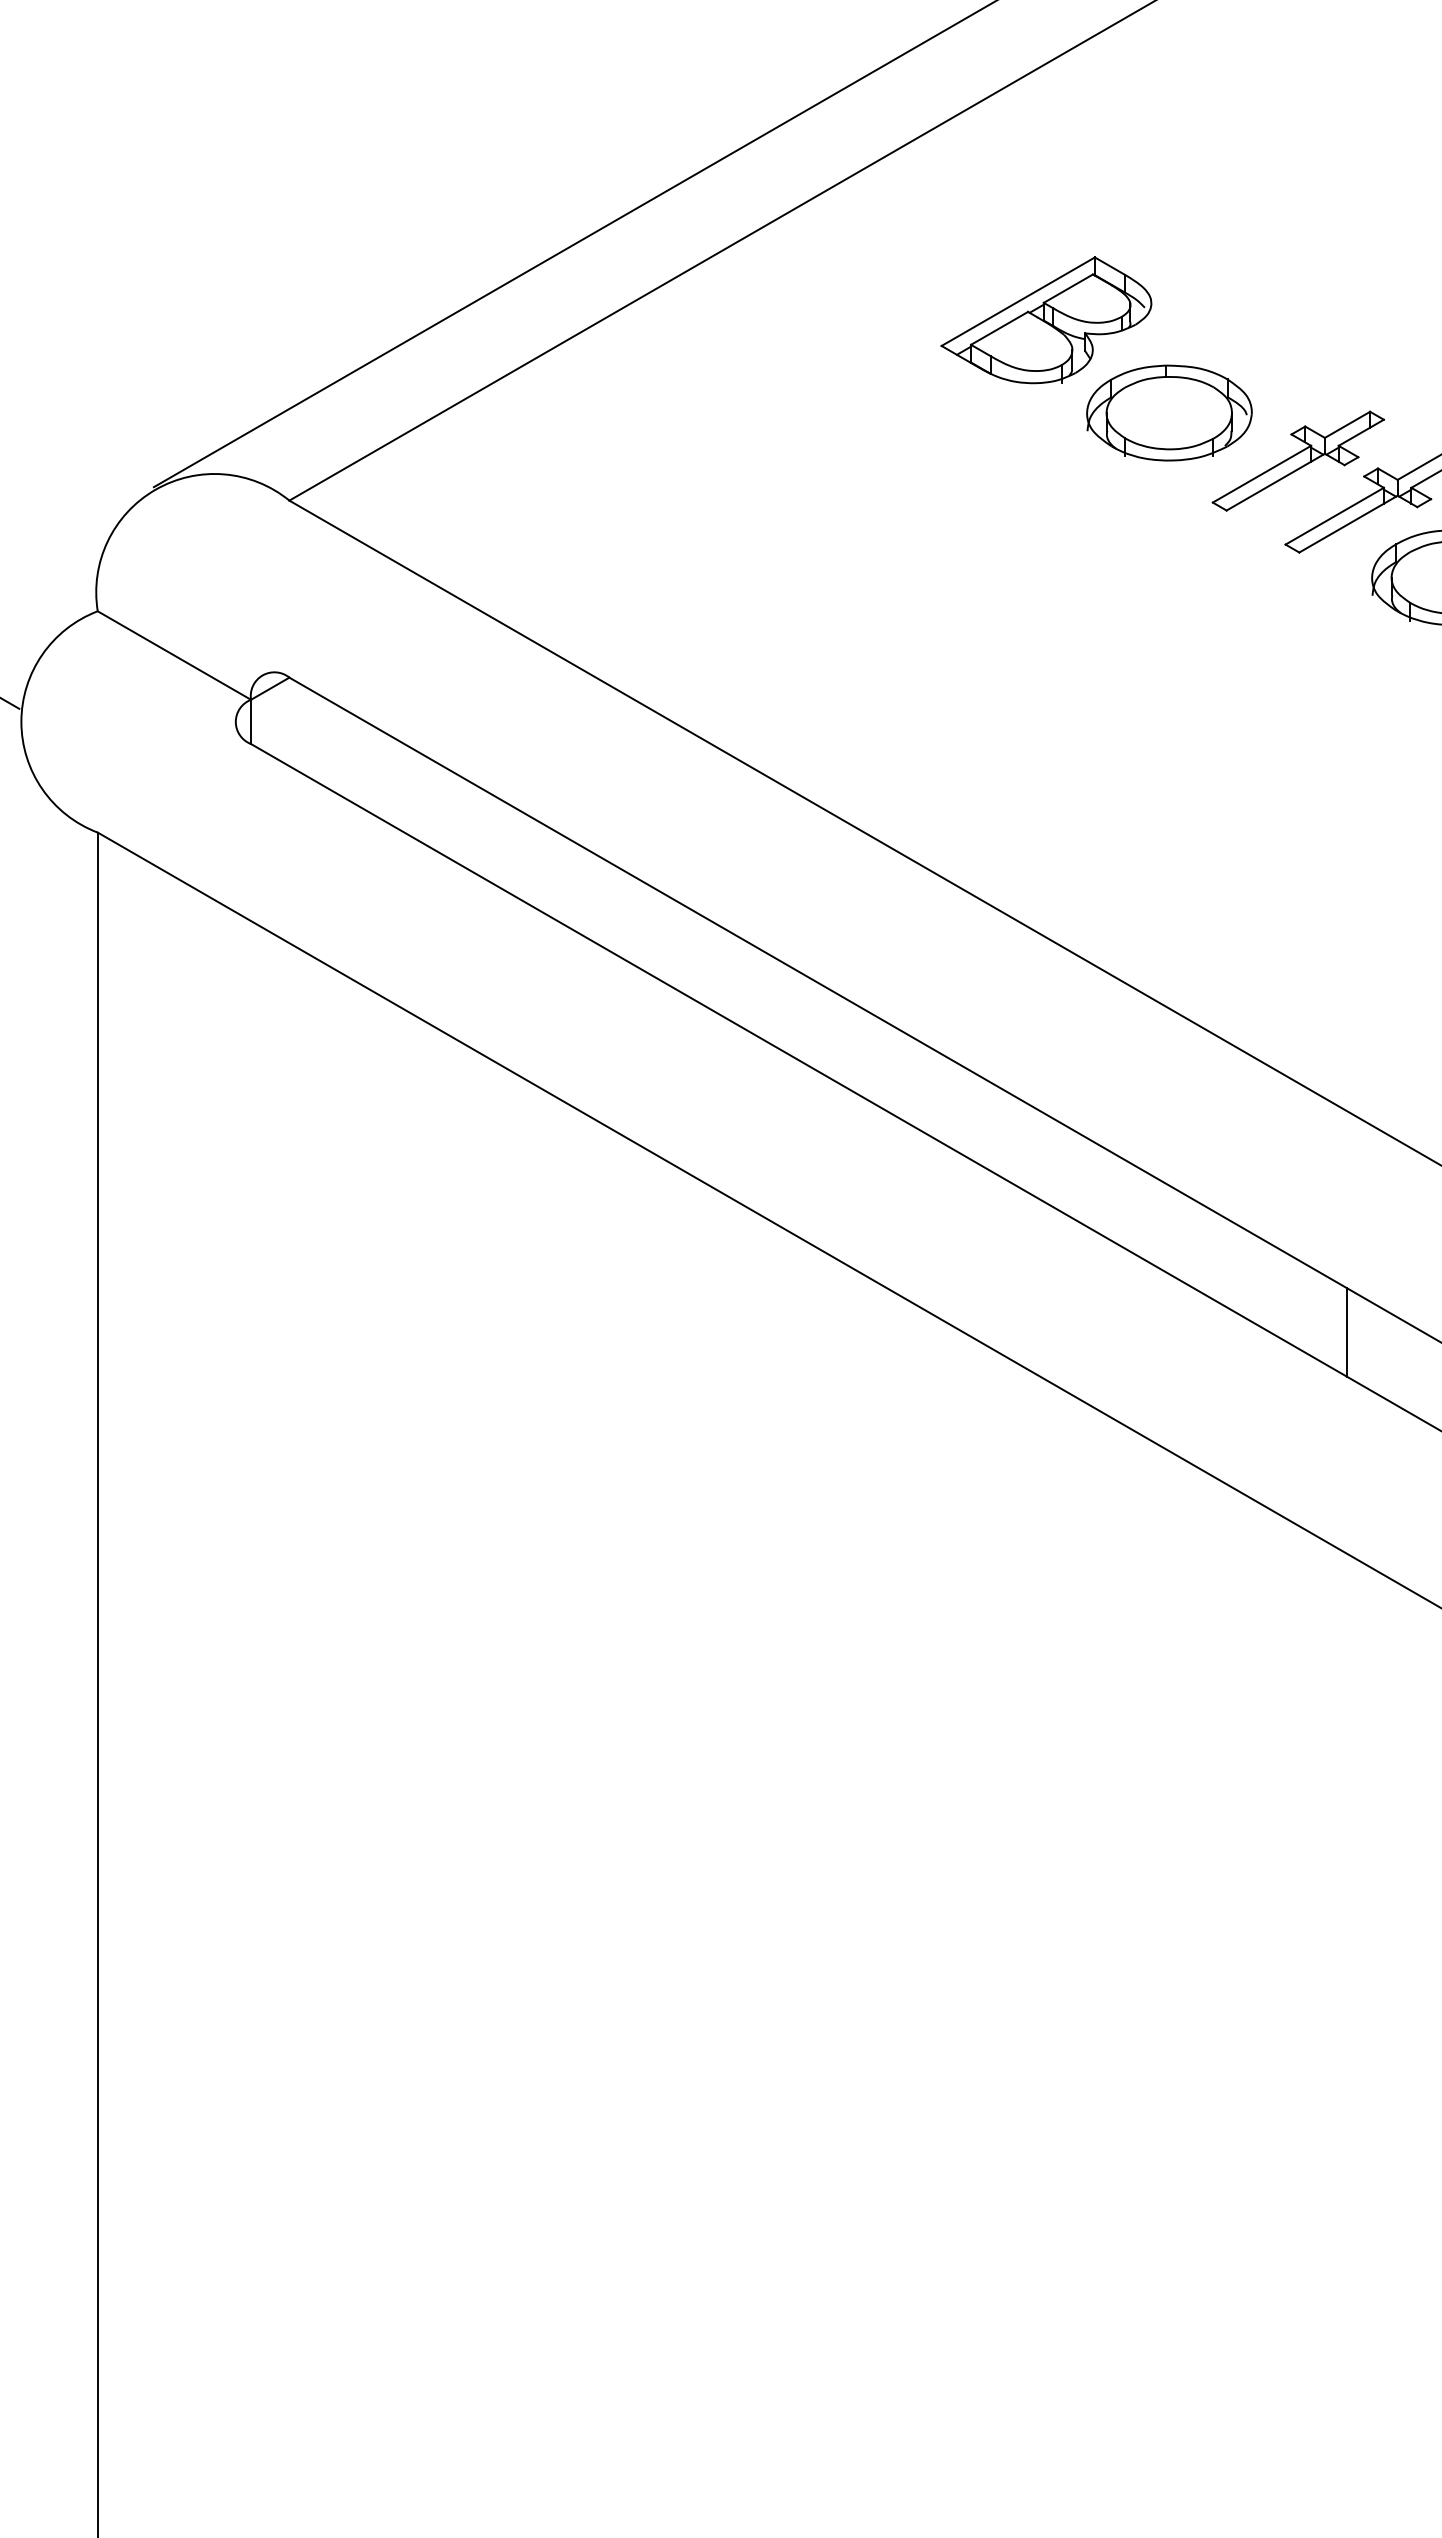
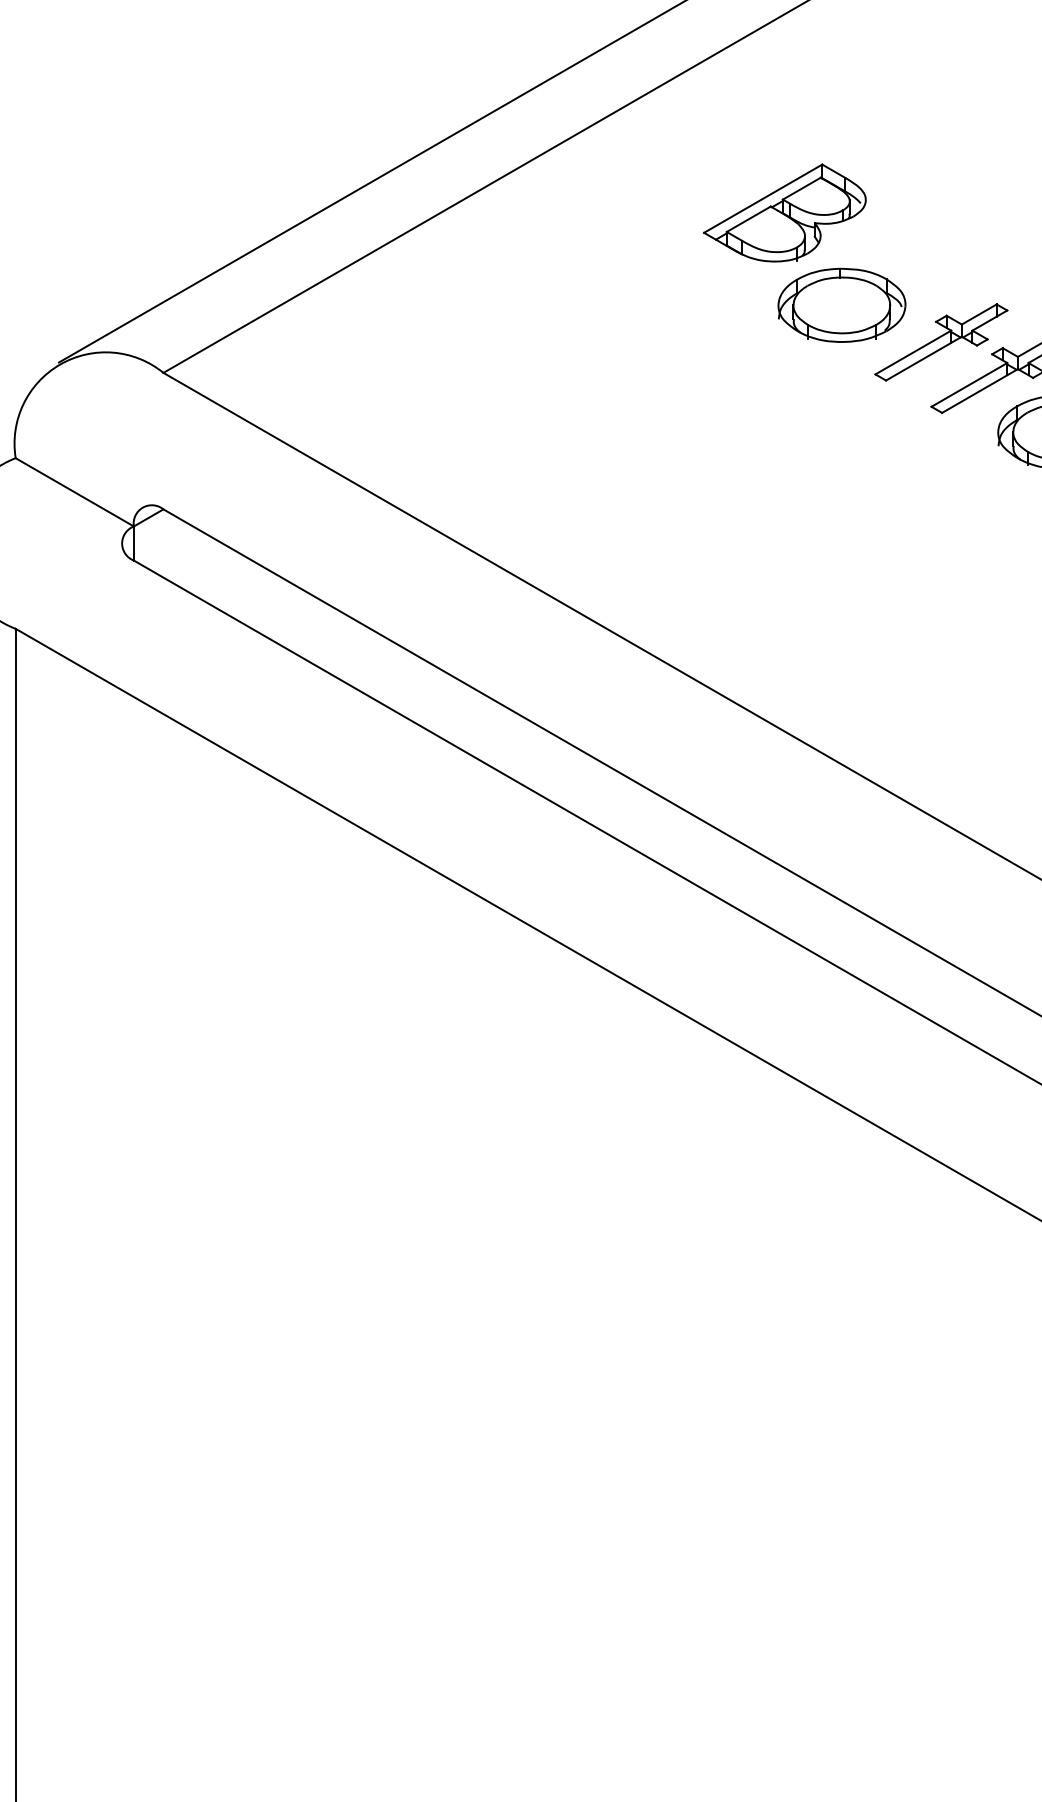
part: (1046, 320) -> (784, 213), moved
line: (1347, 1332) -> (979, 1014), removed

